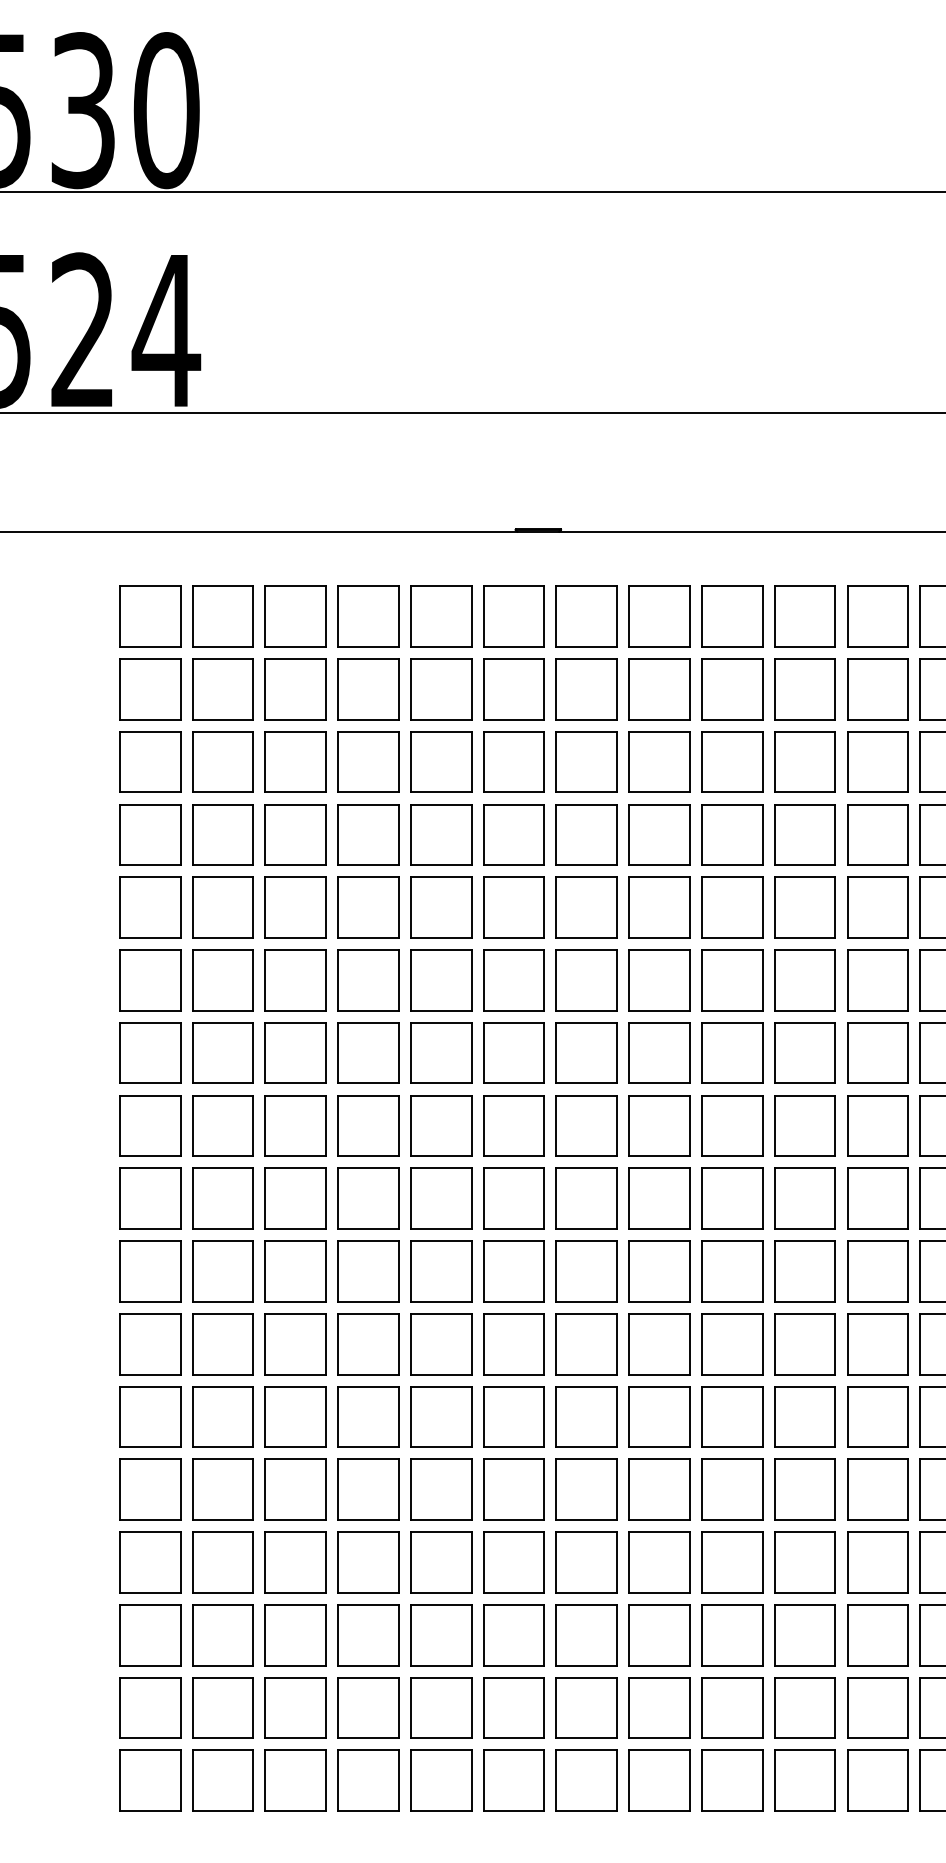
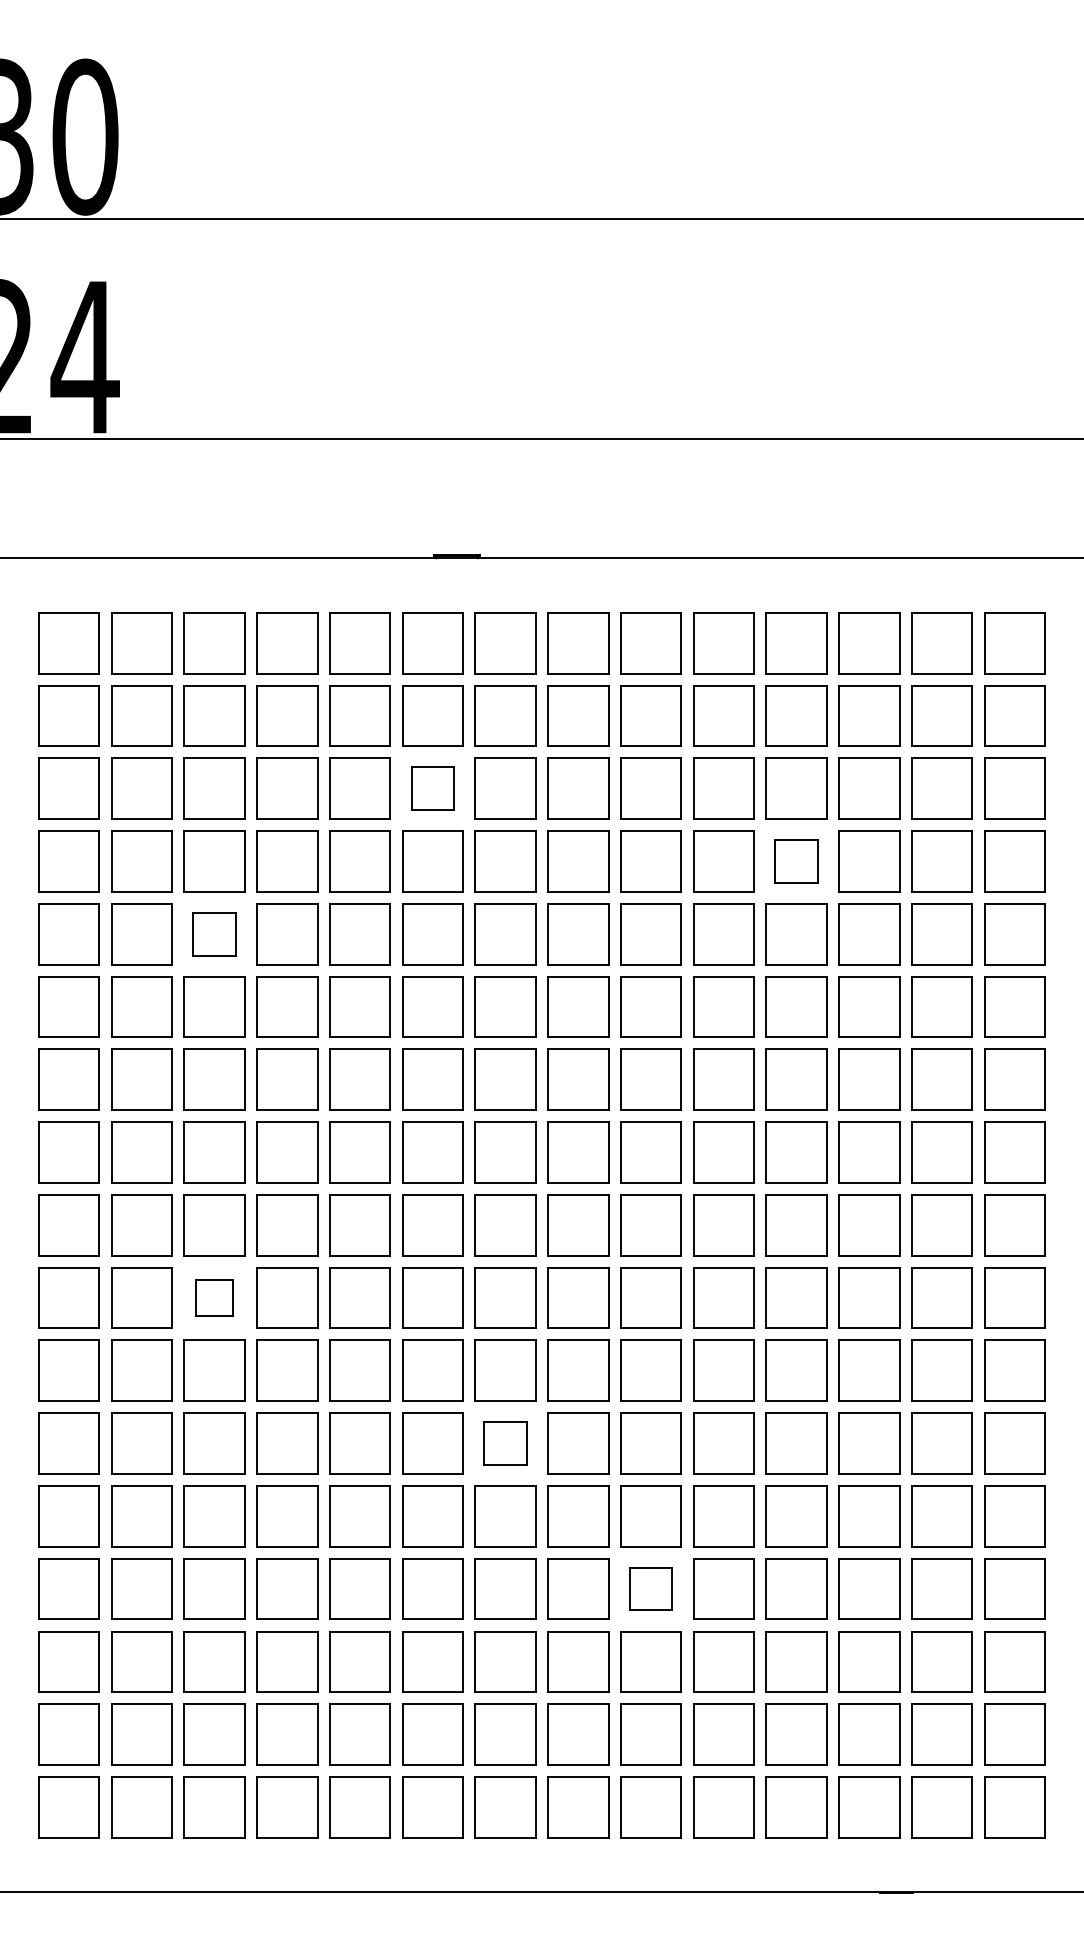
part: (513, 761) -> (432, 788), size x0.7
part: (877, 834) -> (796, 861), size x0.7
part: (295, 907) -> (214, 934), size x0.7
part: (295, 1270) -> (214, 1297), size x0.6
part: (586, 1416) -> (505, 1443), size x0.7
part: (731, 1561) -> (650, 1588), size x0.7

